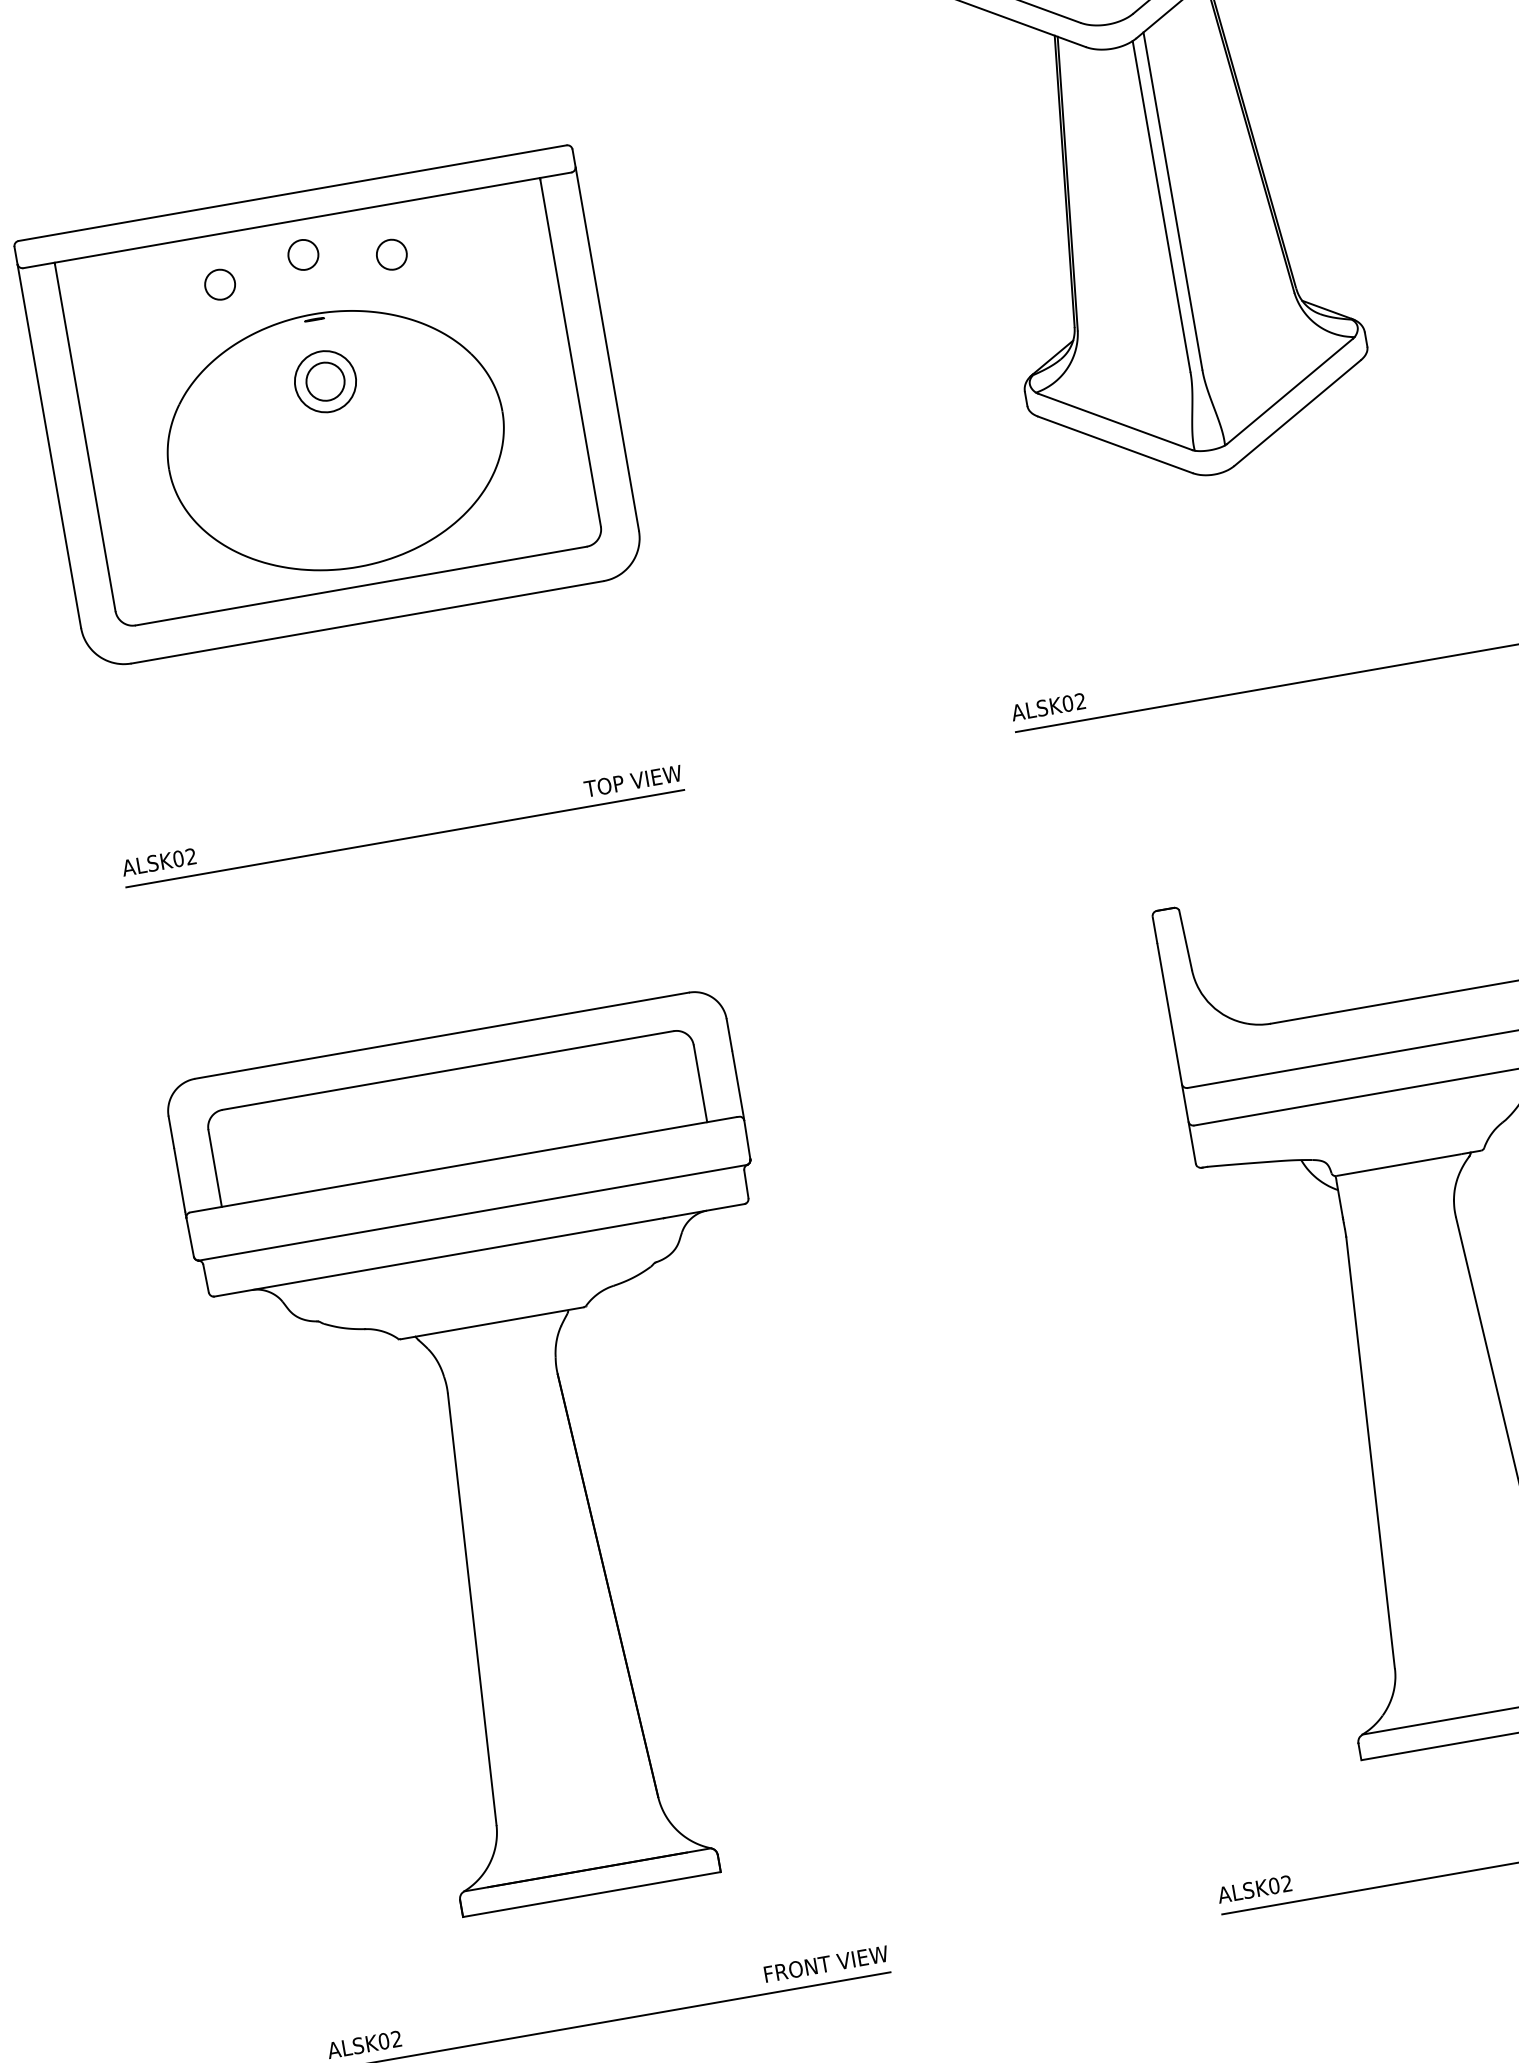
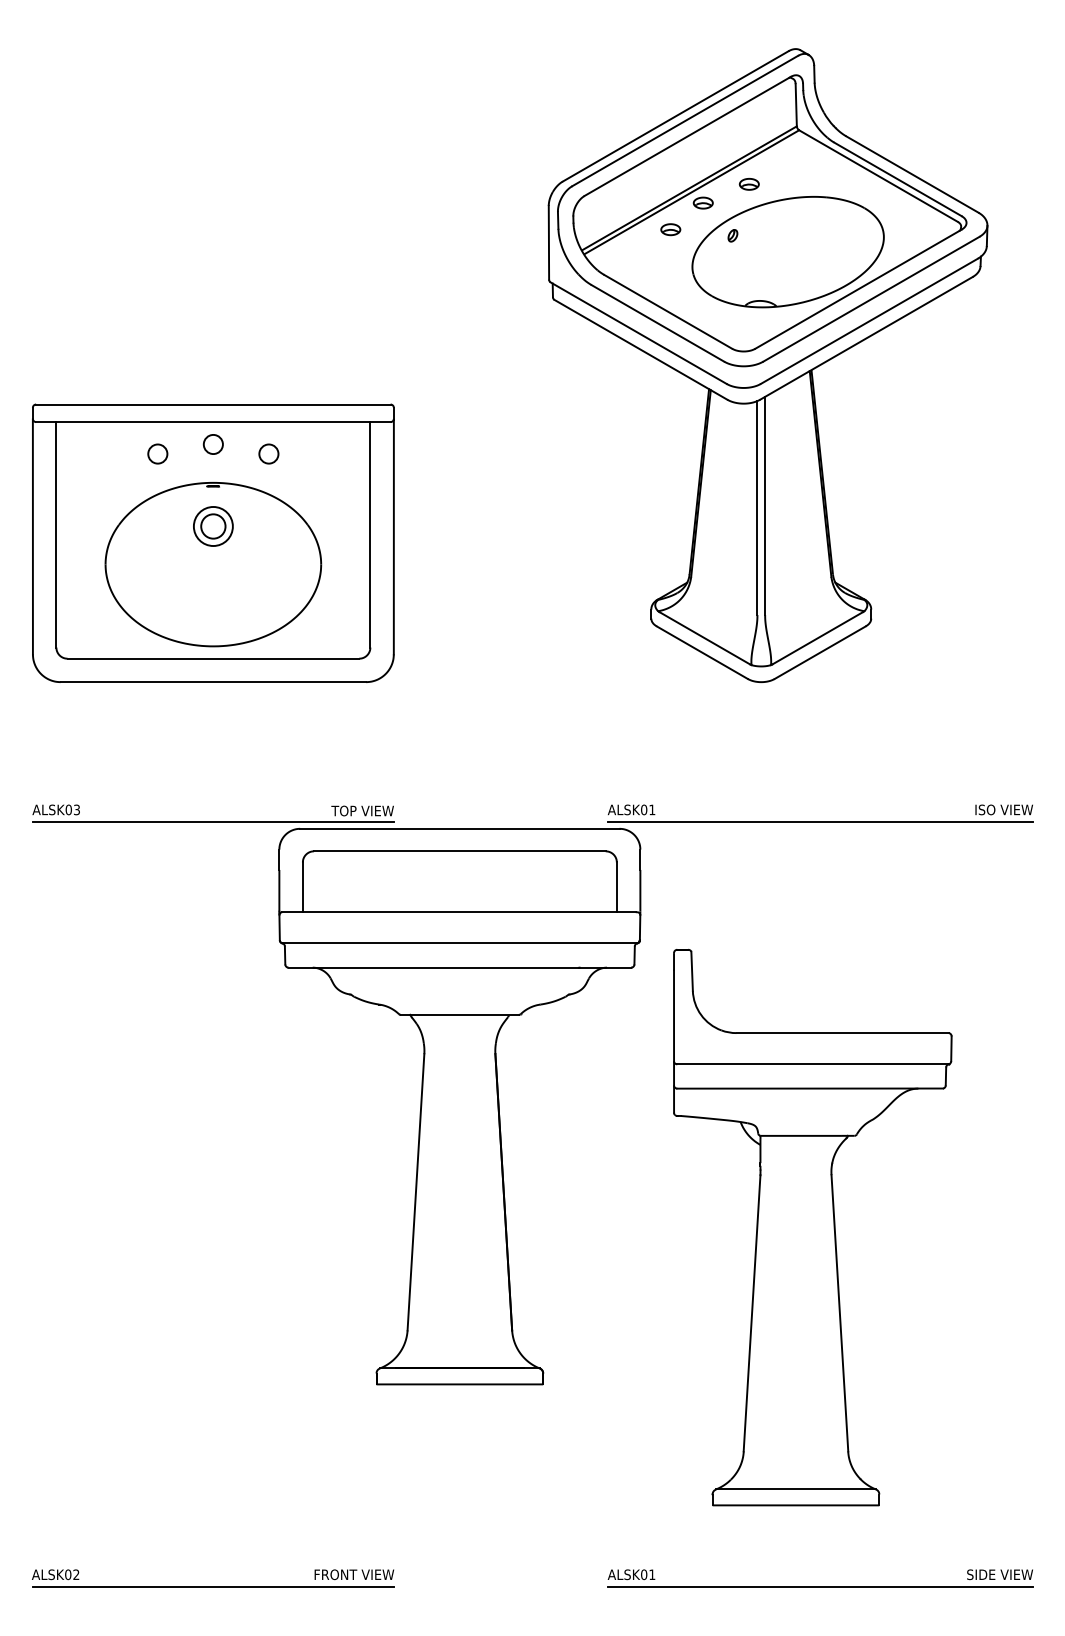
text: (1080, 700) -> (652, 809), ALSK02 -> ALSK01
text: (190, 857) -> (76, 810), ALSK02 -> ALSK03
part: (516, 1465) -> (459, 1106), moved
text: (1287, 1883) -> (652, 1574), ALSK02 -> ALSK01

